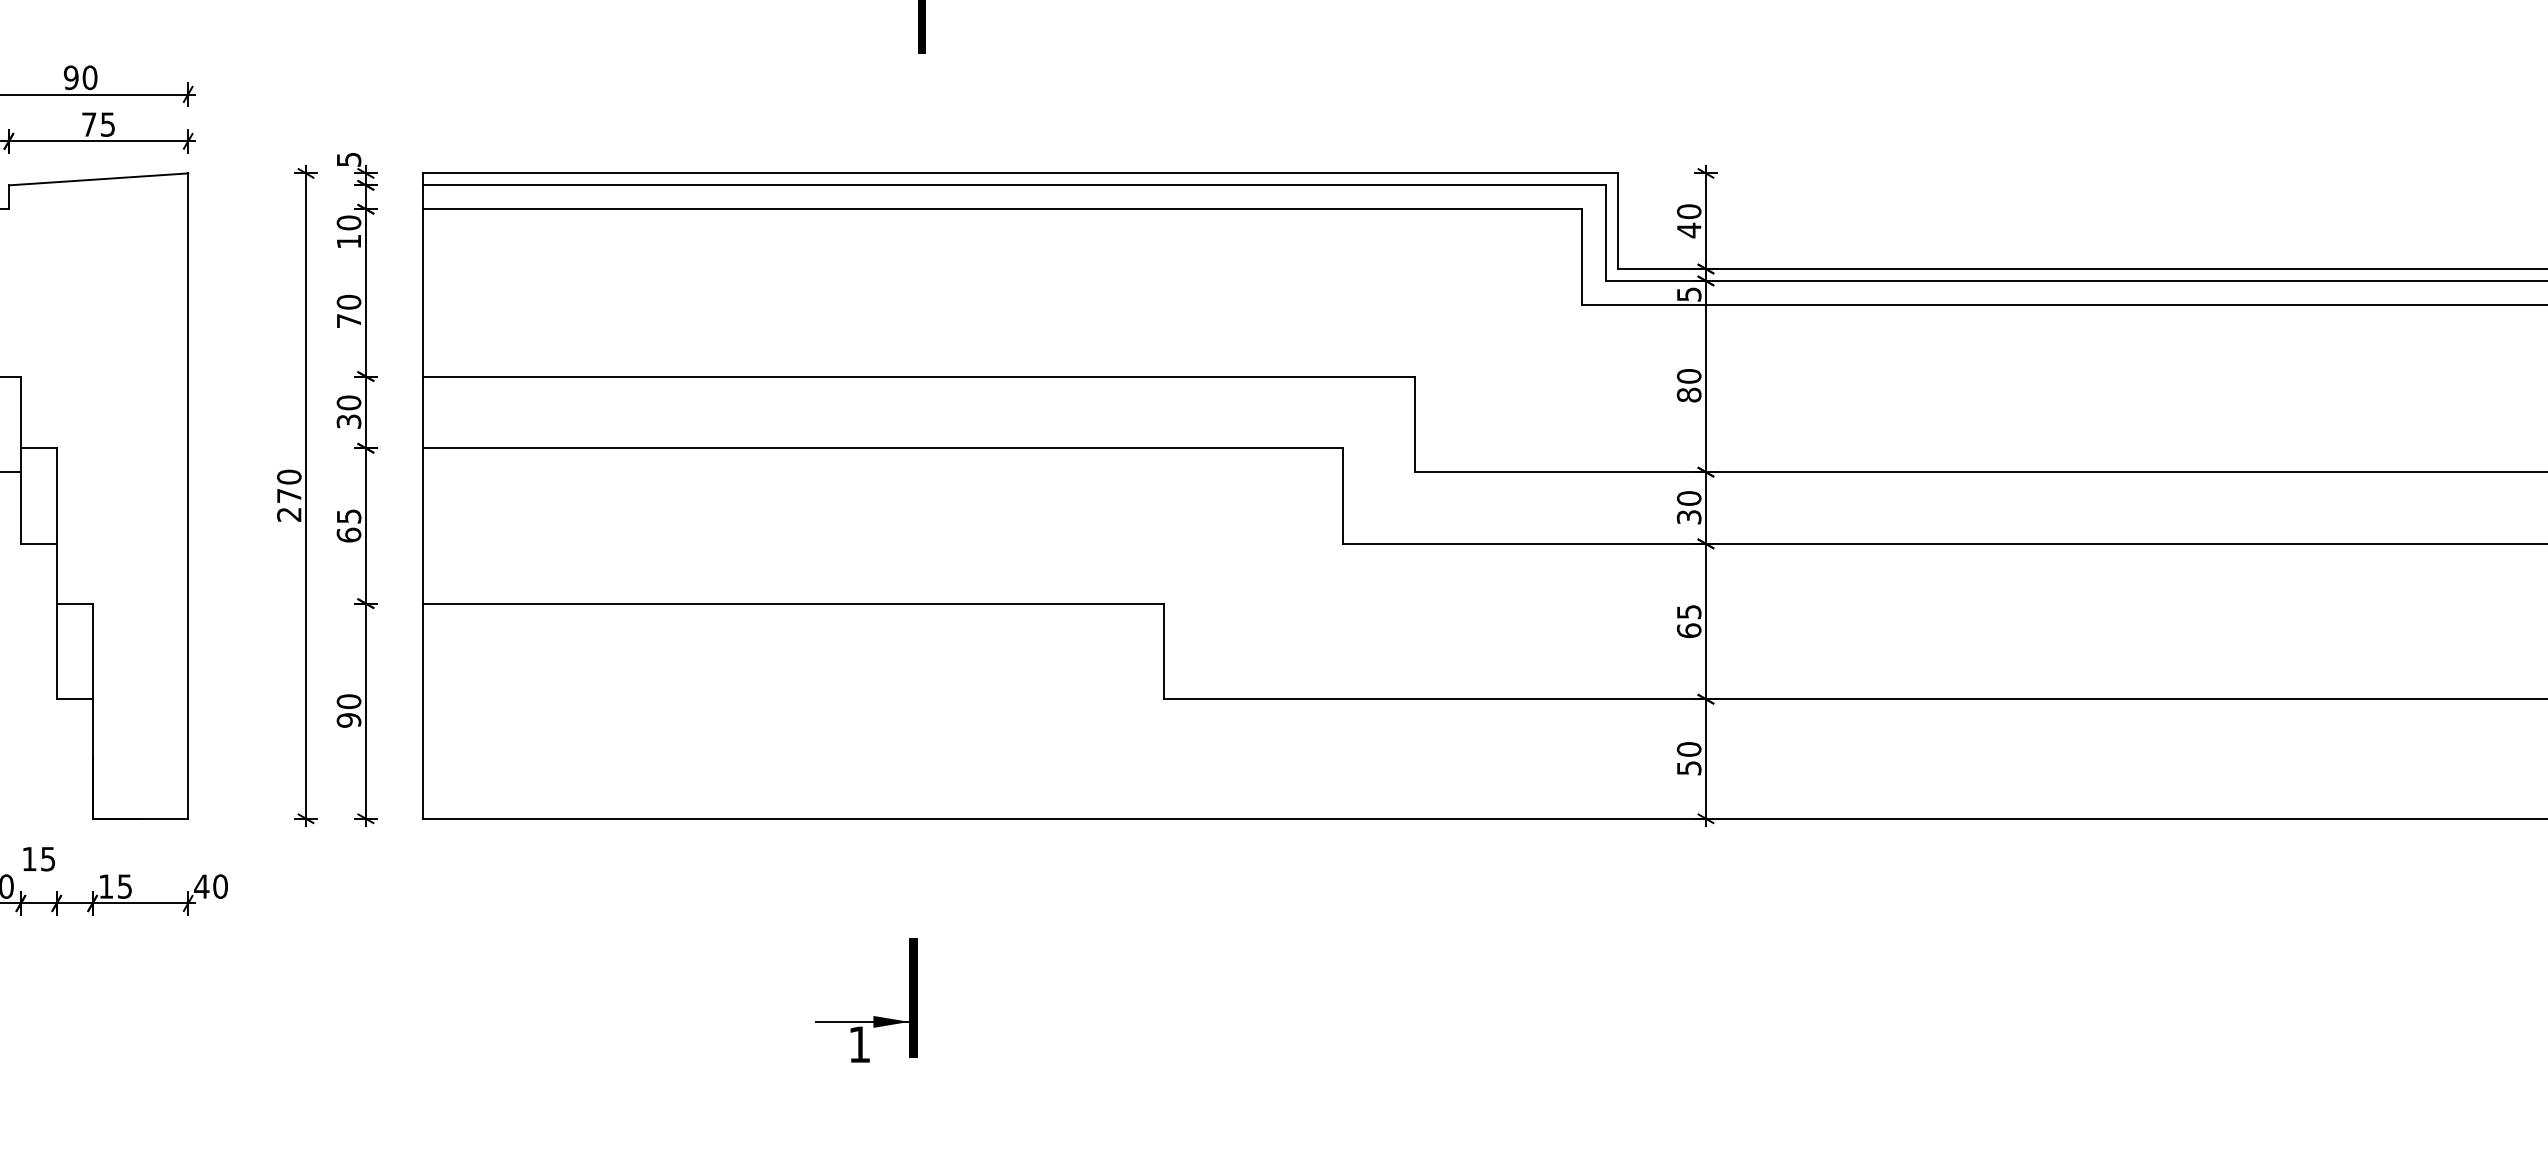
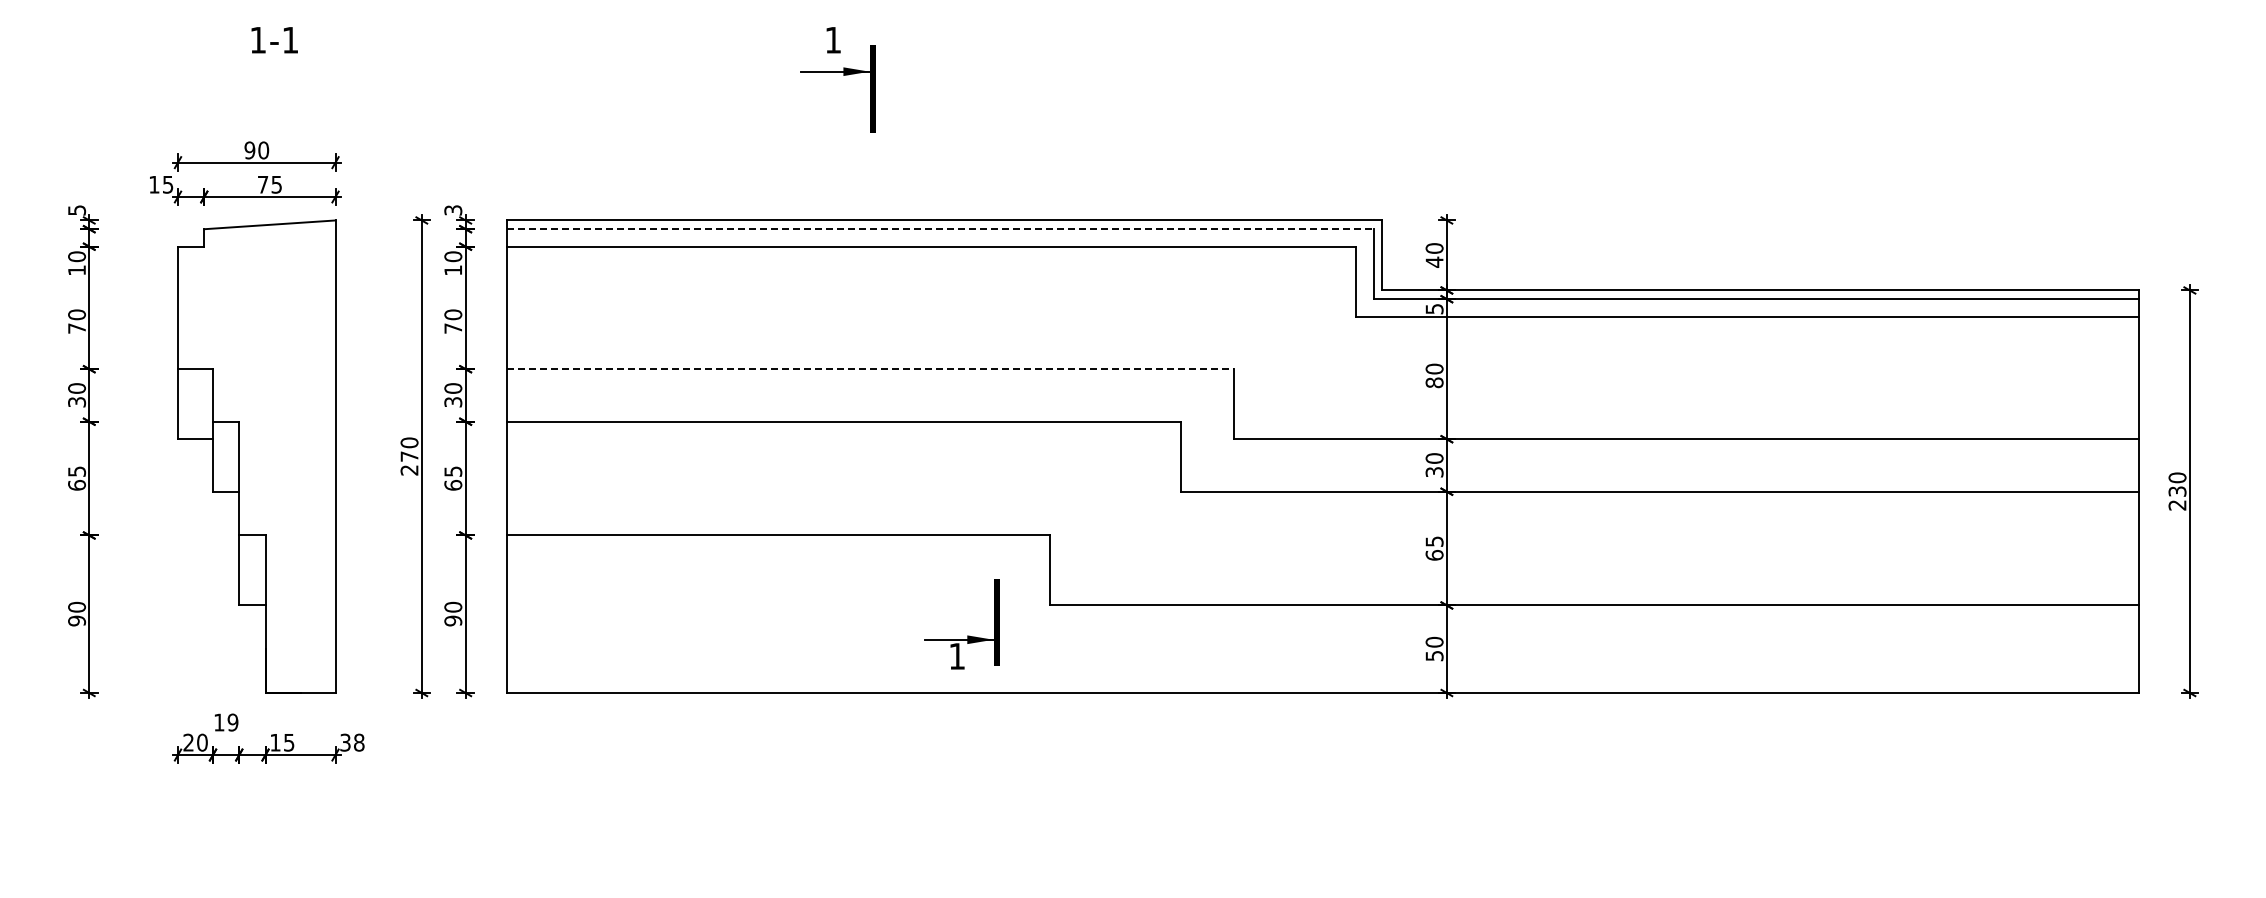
text: (347, 159) -> (452, 210), 5 -> 3
line: (1014, 185) -> (940, 229), solid -> dashed
line: (918, 376) -> (870, 369), solid -> dashed
text: (47, 859) -> (232, 722), 15 -> 19
text: (209, 886) -> (351, 742), 40 -> 38
part: (873, 1016) -> (967, 635), moved

